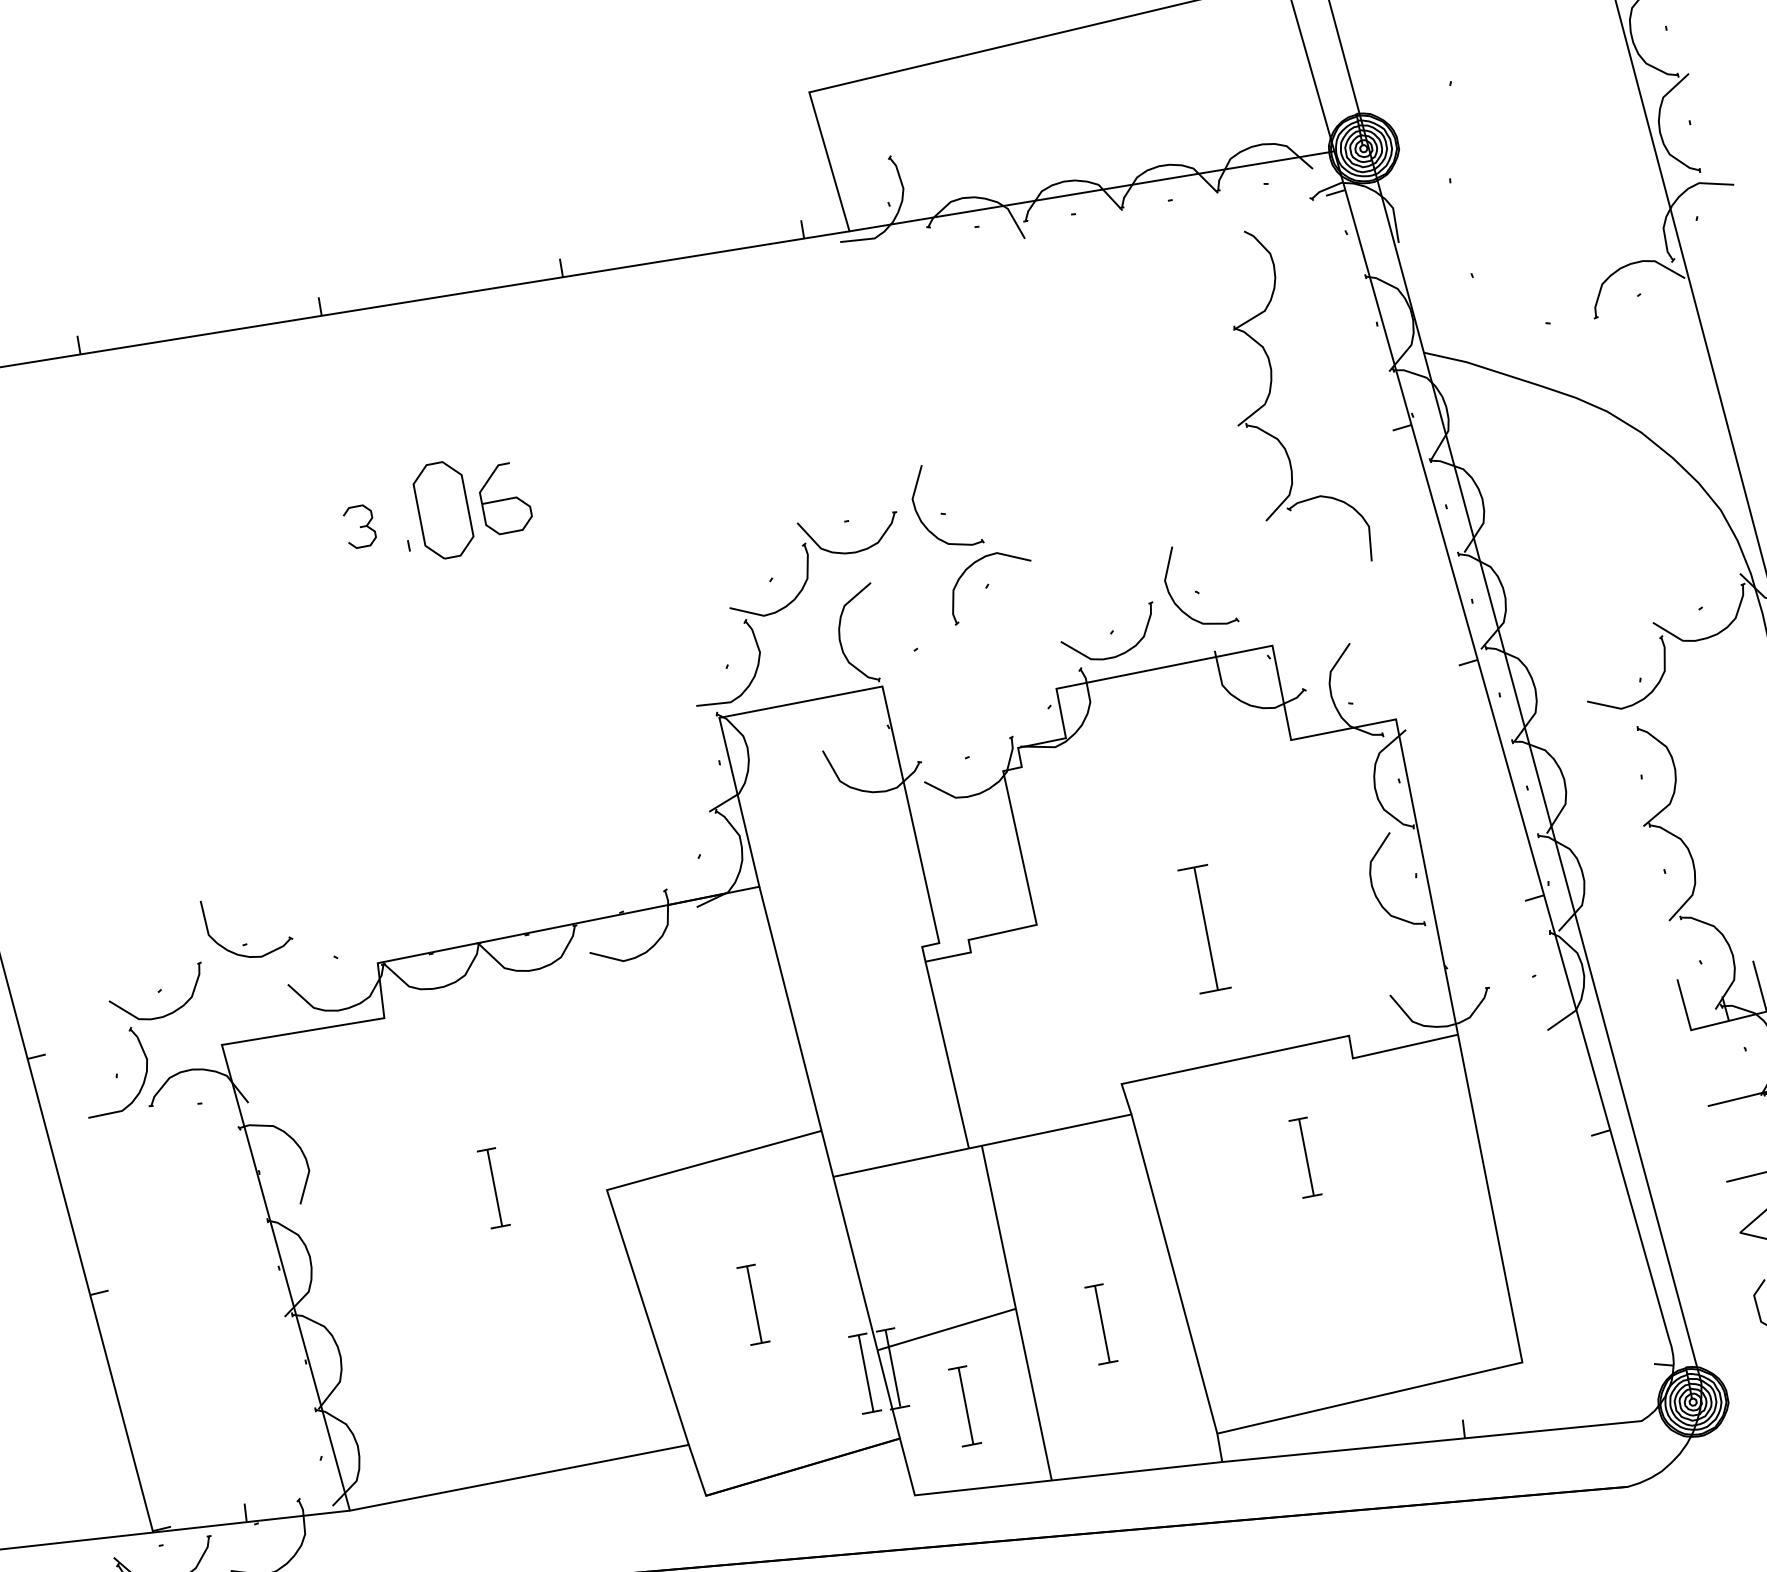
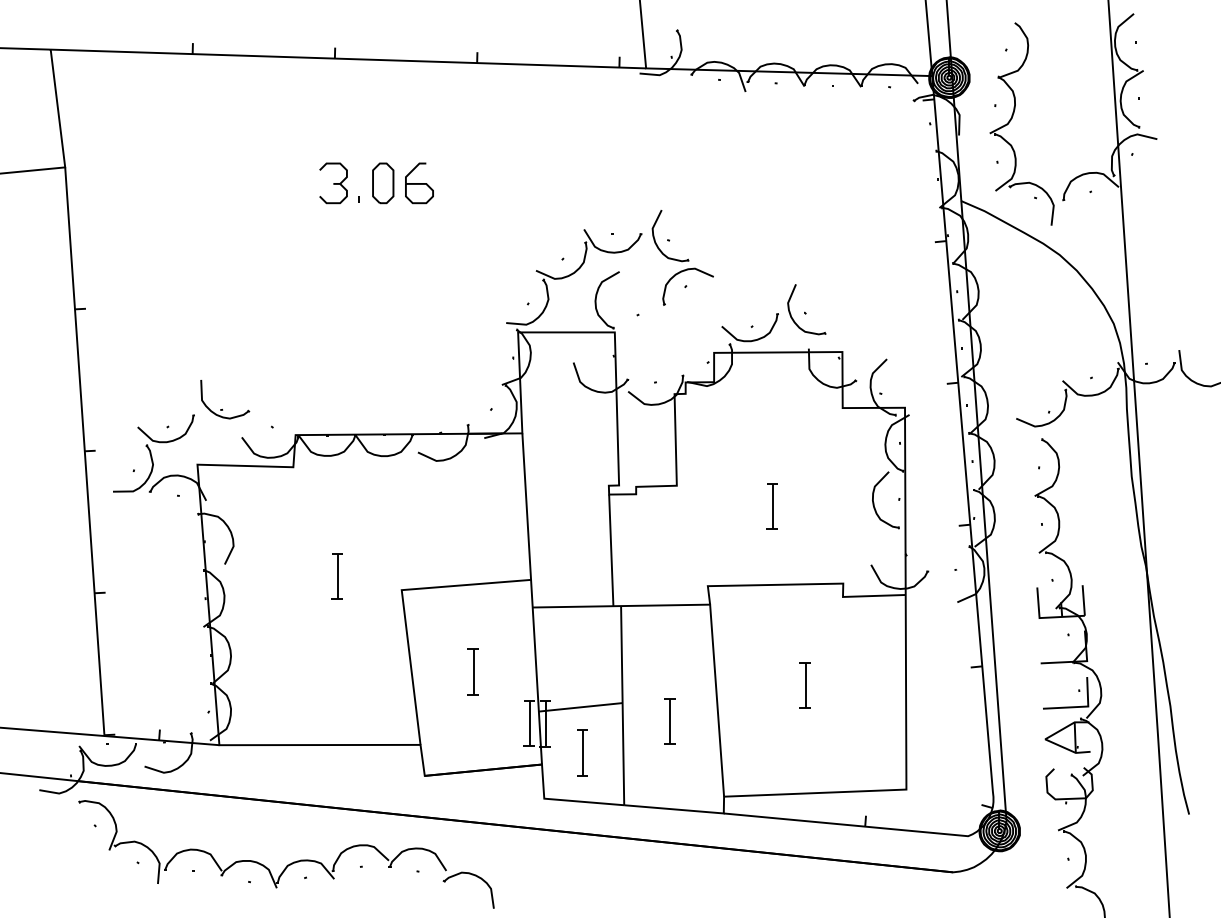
part: (1271, 393) -> (1012, 118), moved
part: (444, 510) -> (383, 183), size x0.71
part: (359, 526) -> (333, 183), size x1.67
part: (1203, 929) -> (771, 506), size x0.62
part: (1304, 1157) -> (804, 685), moved

